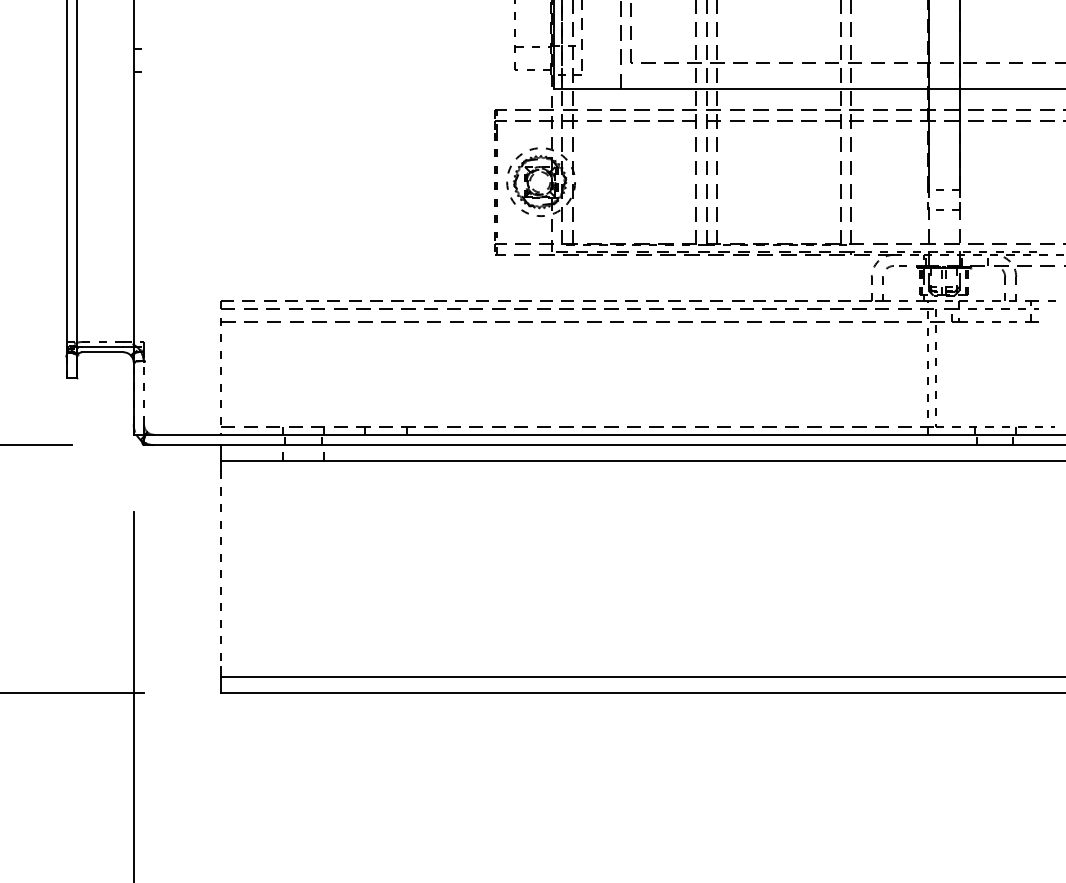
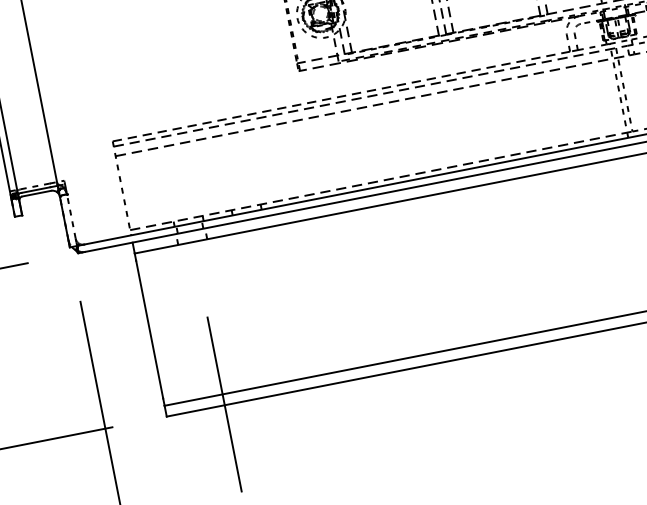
line: (220, 569) -> (149, 330), dashed -> solid
line: (303, 691) -> (224, 404), added

